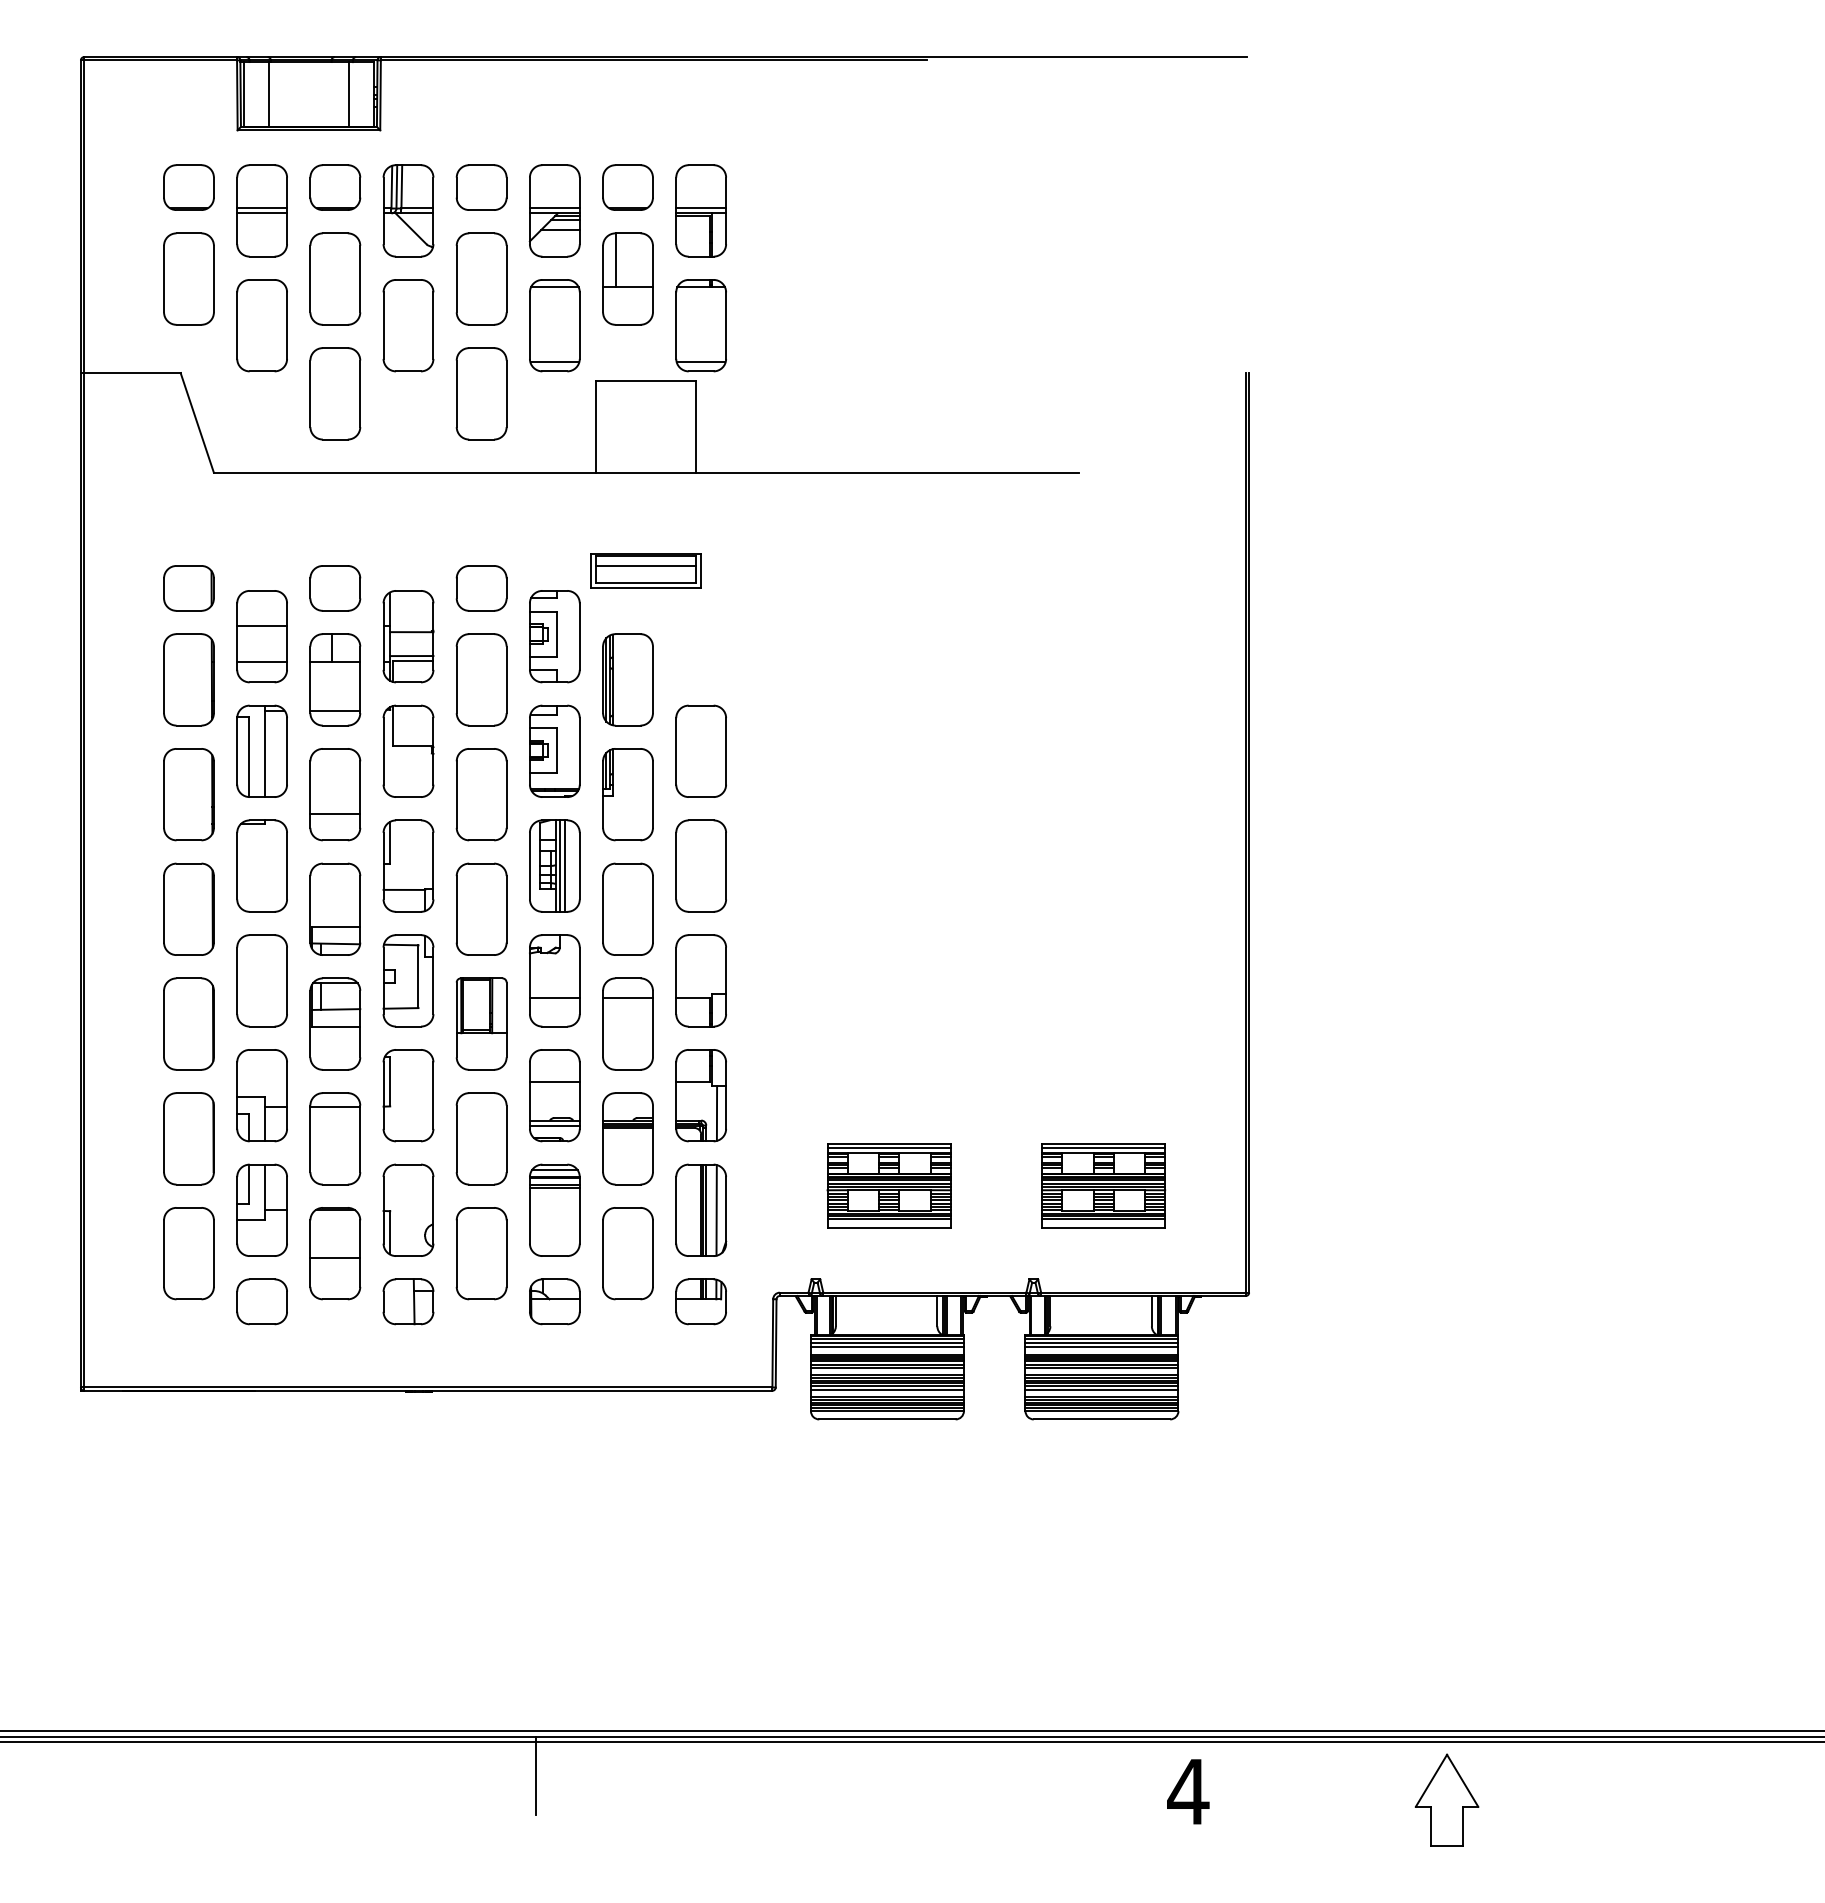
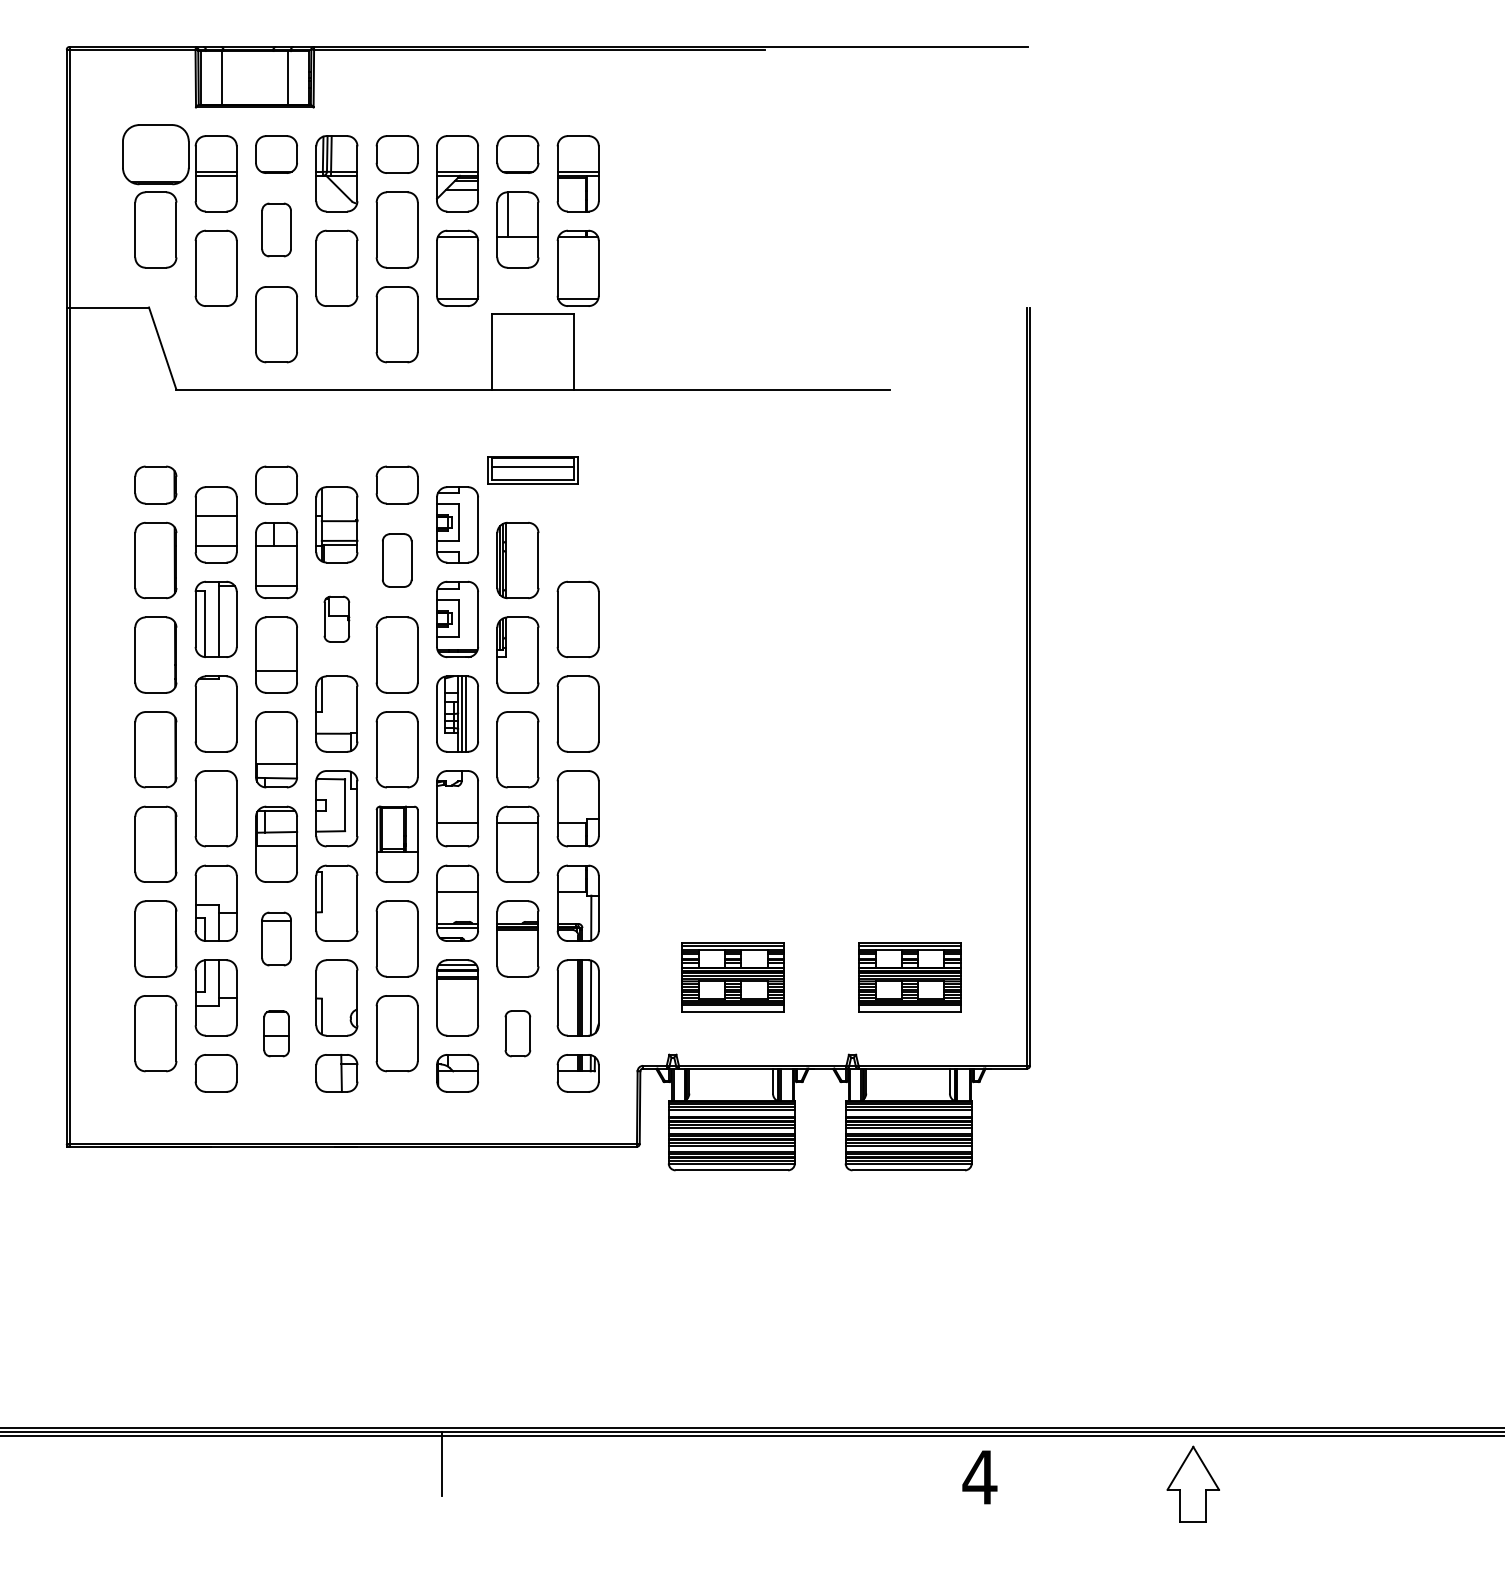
part: (188, 187) -> (155, 154), size x1.6
part: (335, 278) -> (276, 229), size x0.7
part: (481, 679) -> (397, 560), size x0.7
part: (408, 750) -> (336, 618), size x0.6
part: (335, 1138) -> (276, 938), size x0.7
part: (335, 1253) -> (276, 1033), size x0.6
part: (627, 1253) -> (517, 1033), size x0.6

